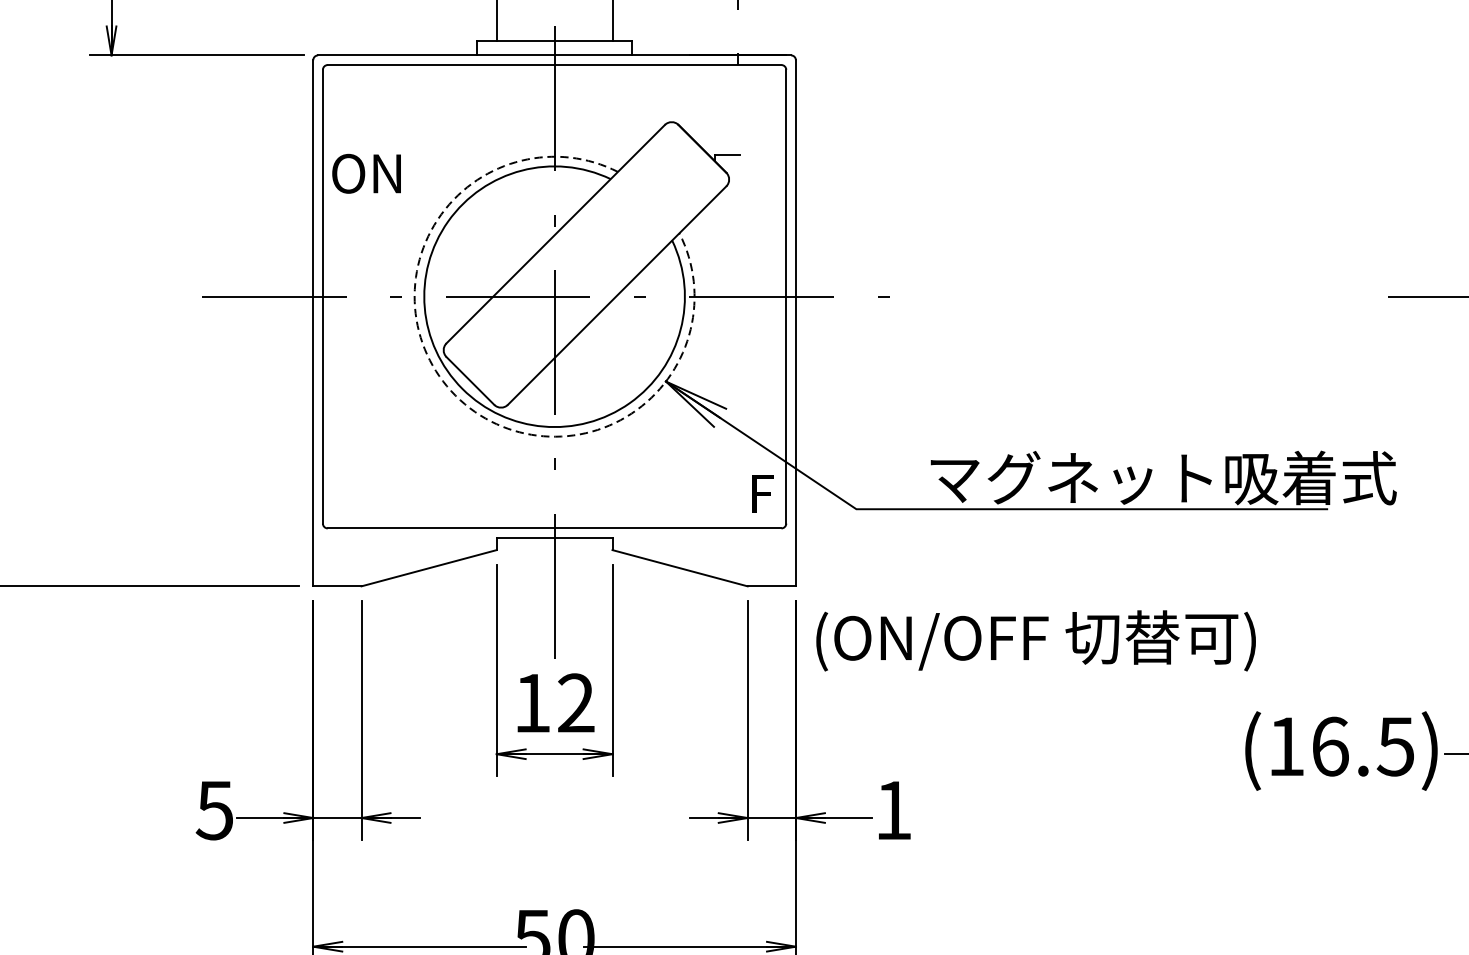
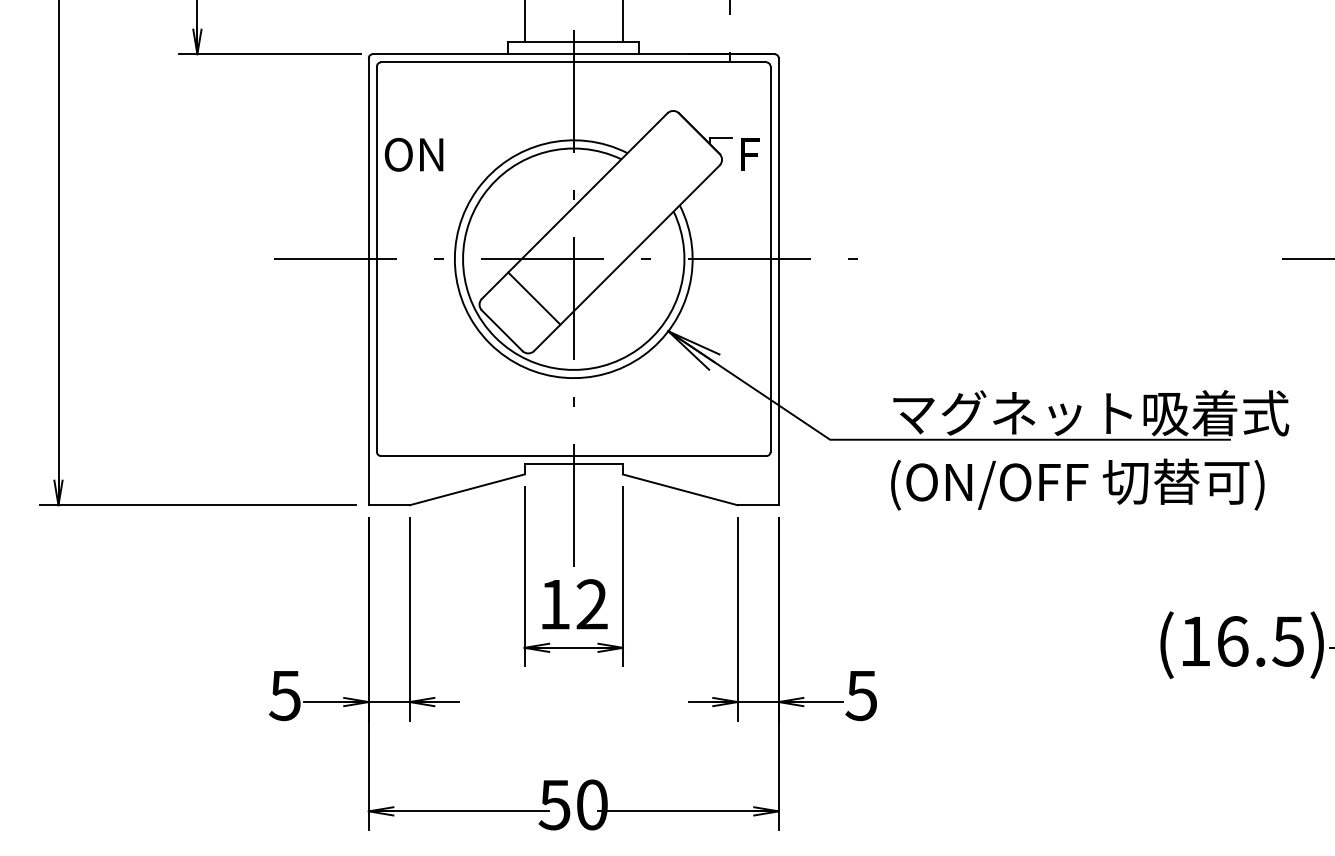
line: (508, 342) -> (534, 298), added
arc: (455, 395) -> (489, 343), dashed -> solid
text: (762, 493) -> (750, 154), moved
text: (1035, 640) -> (1077, 484), moved
text: (892, 811) -> (860, 696), 1 -> 5

